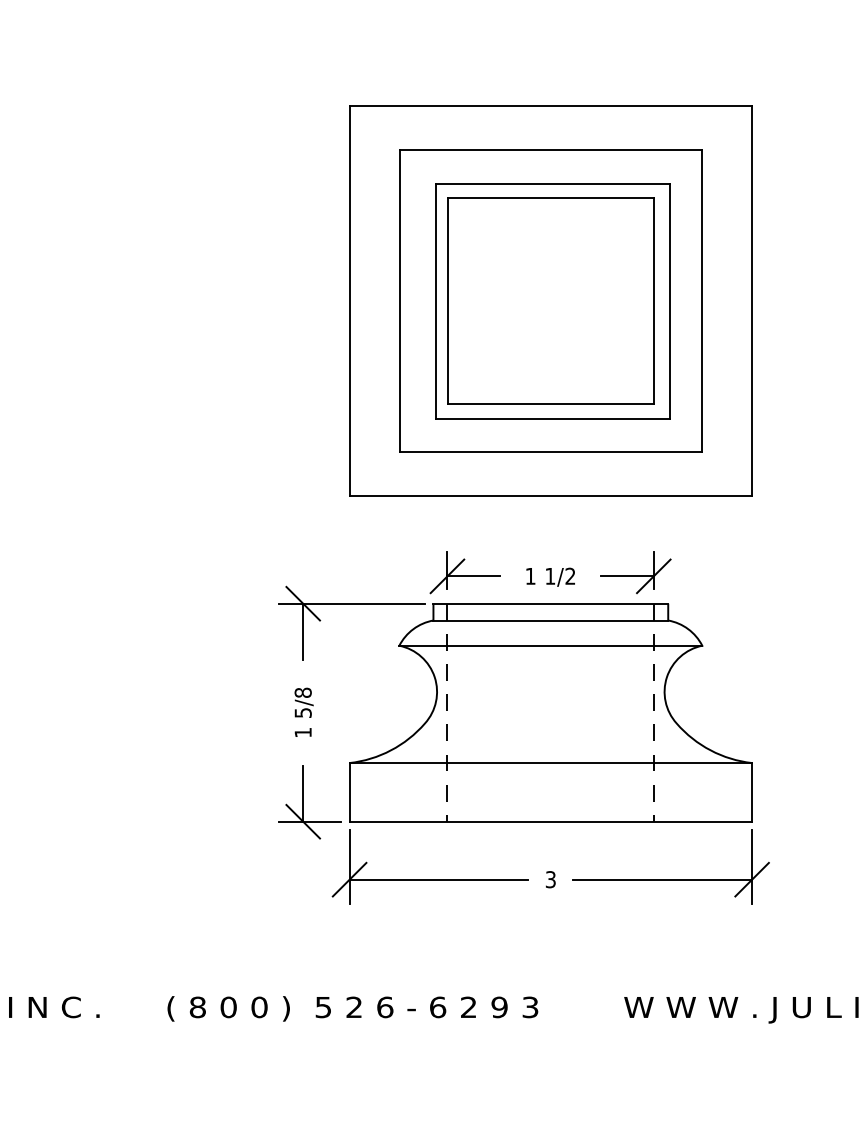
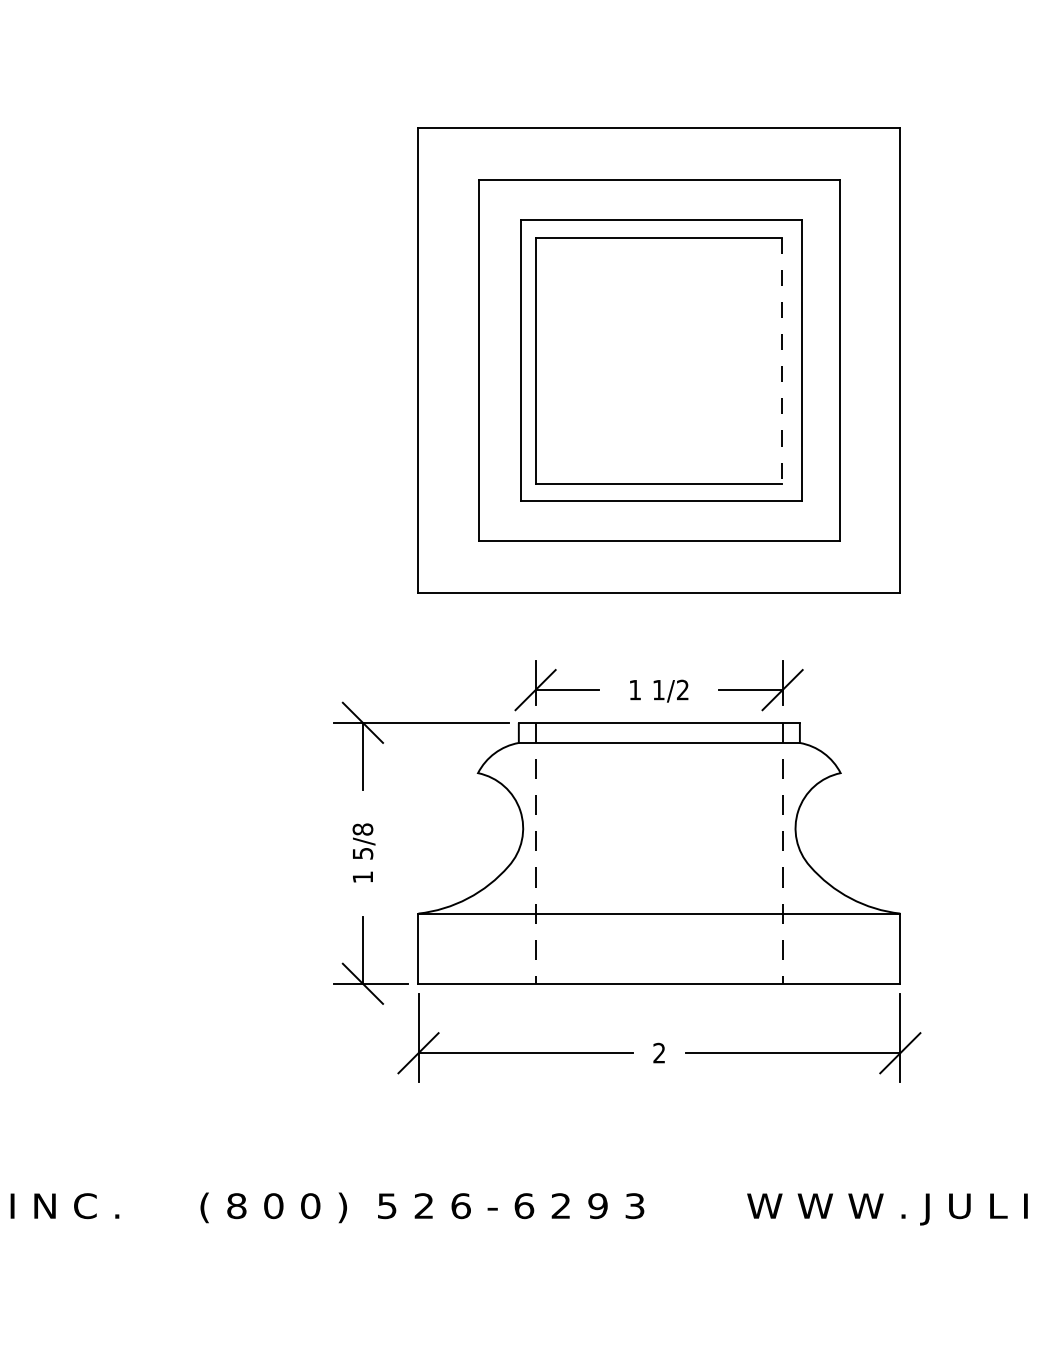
line: (653, 301) -> (782, 361), solid -> dashed
line: (550, 645) -> (658, 772), removed
text: (550, 879) -> (658, 1052), 3 -> 2

